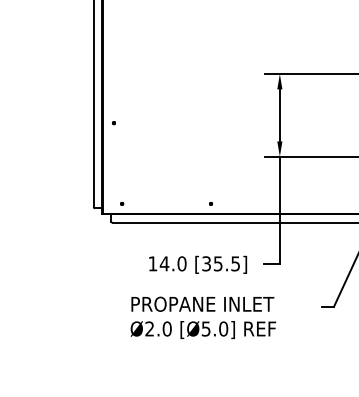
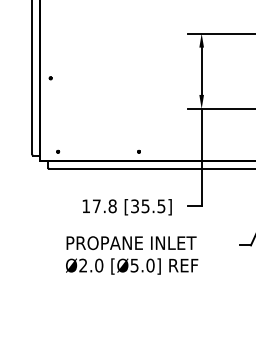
text: (172, 263) -> (103, 206), 14.0 -> 17.8

